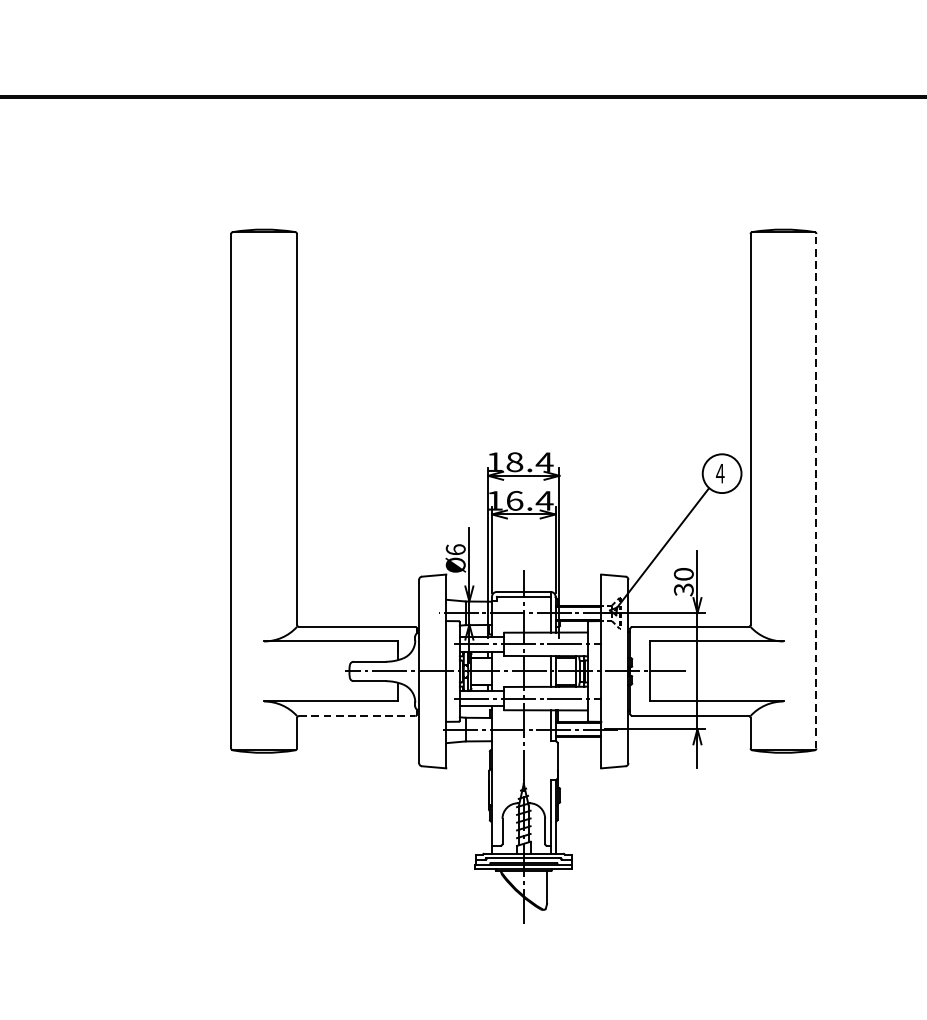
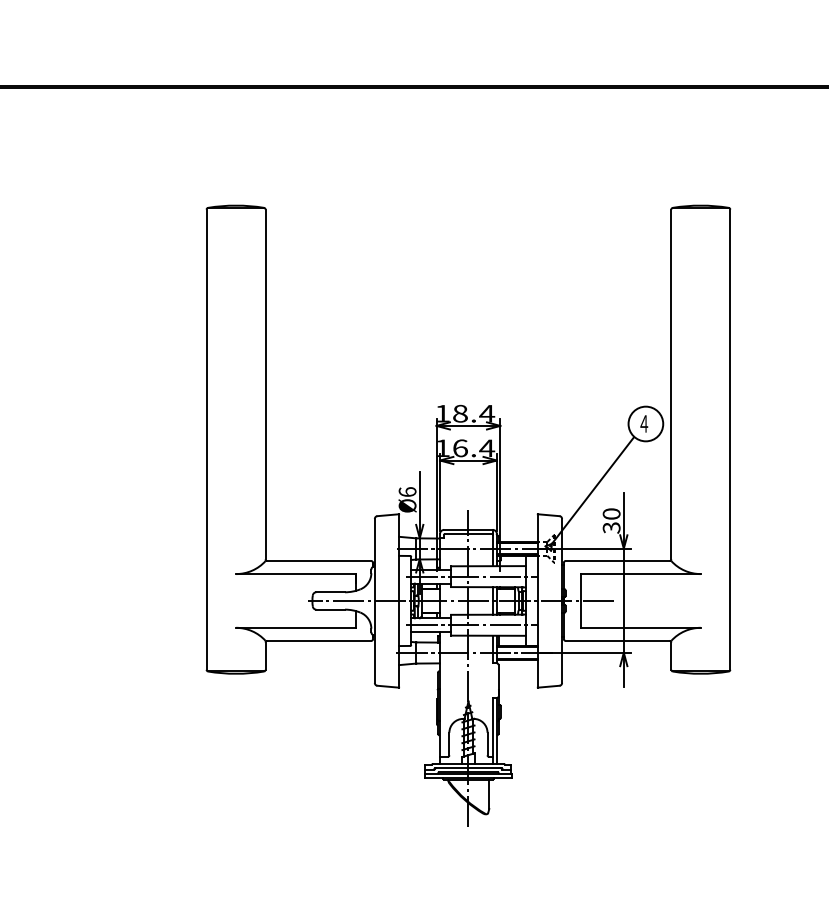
line: (816, 490) -> (730, 439), dashed -> solid
line: (357, 715) -> (319, 640), dashed -> solid

